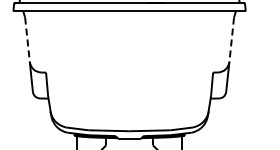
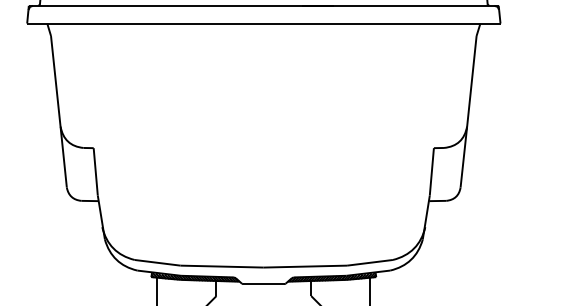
line: (27, 39) -> (55, 80), dashed -> solid
line: (231, 39) -> (471, 80), dashed -> solid

